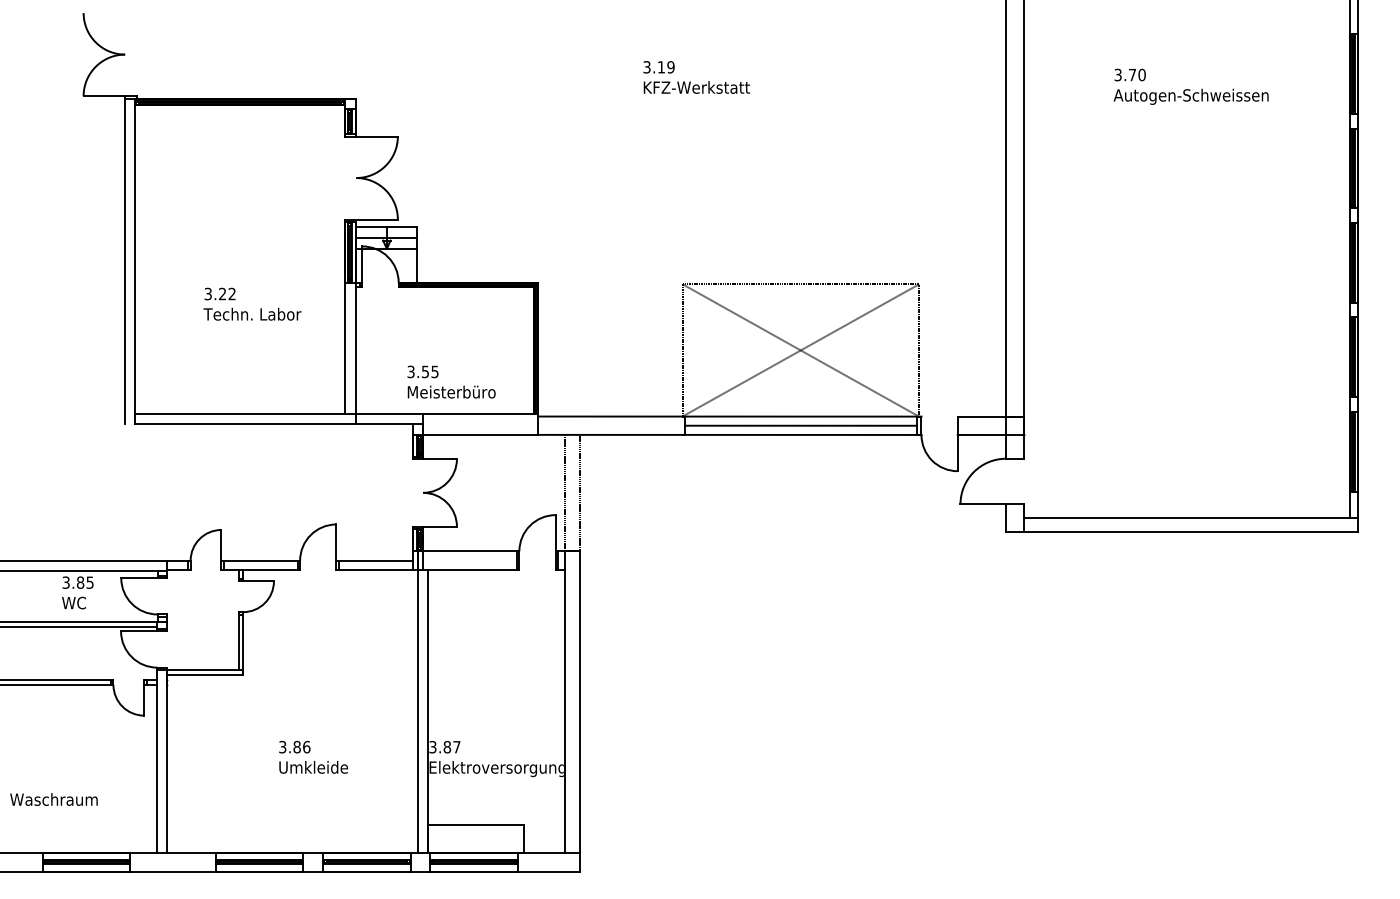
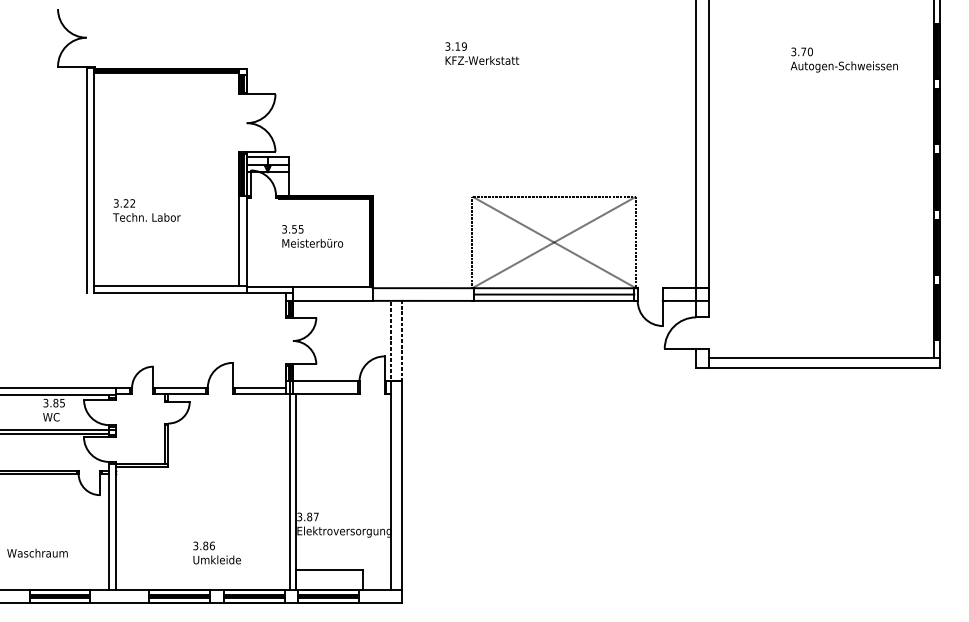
text: (1189, 86) -> (843, 59), moved
text: (251, 304) -> (146, 210), moved
text: (451, 382) -> (312, 236), moved
text: (312, 756) -> (216, 552), moved

